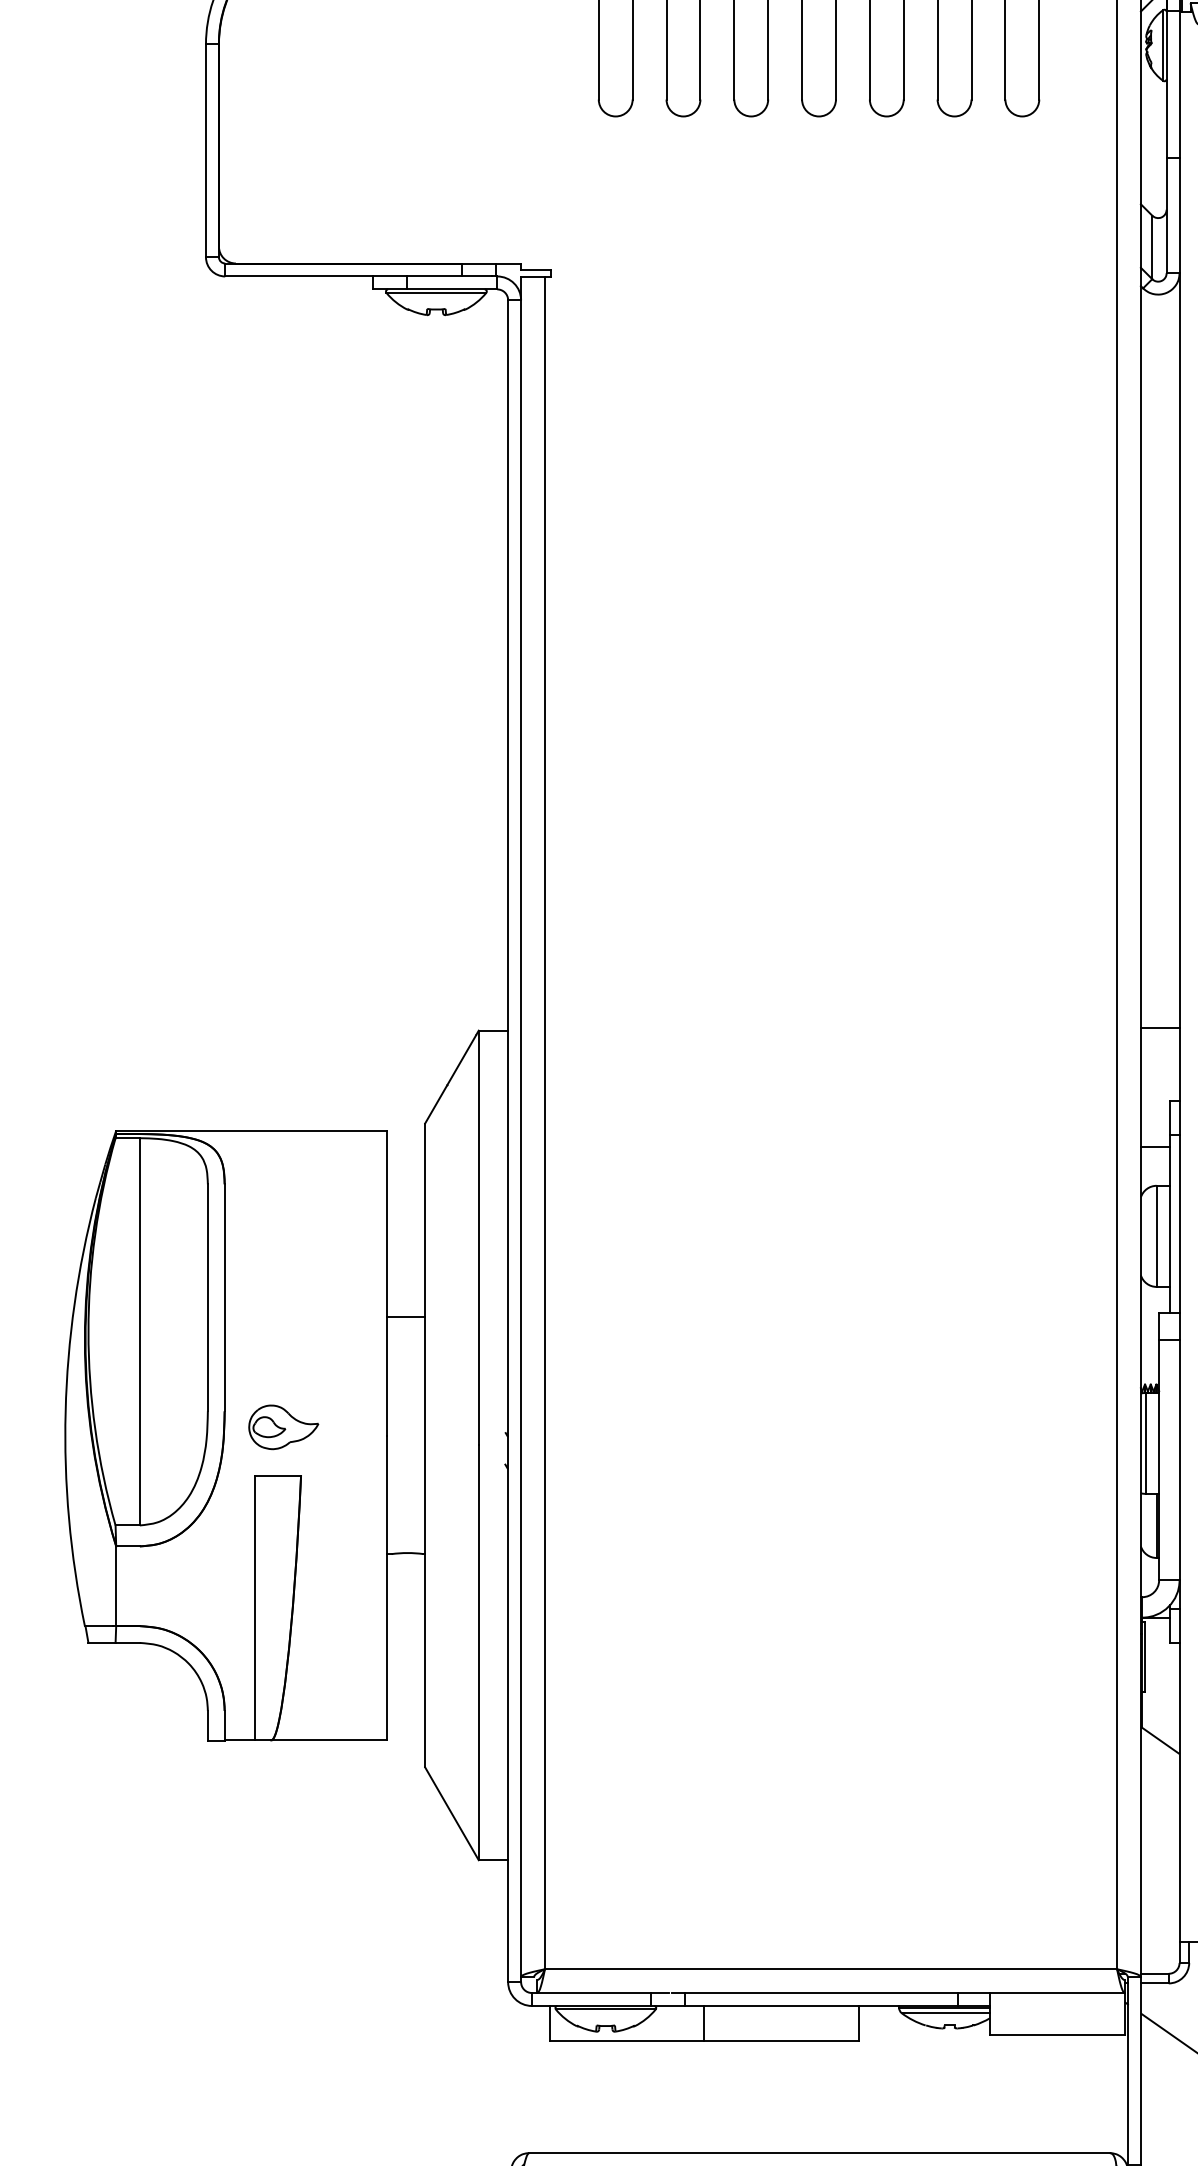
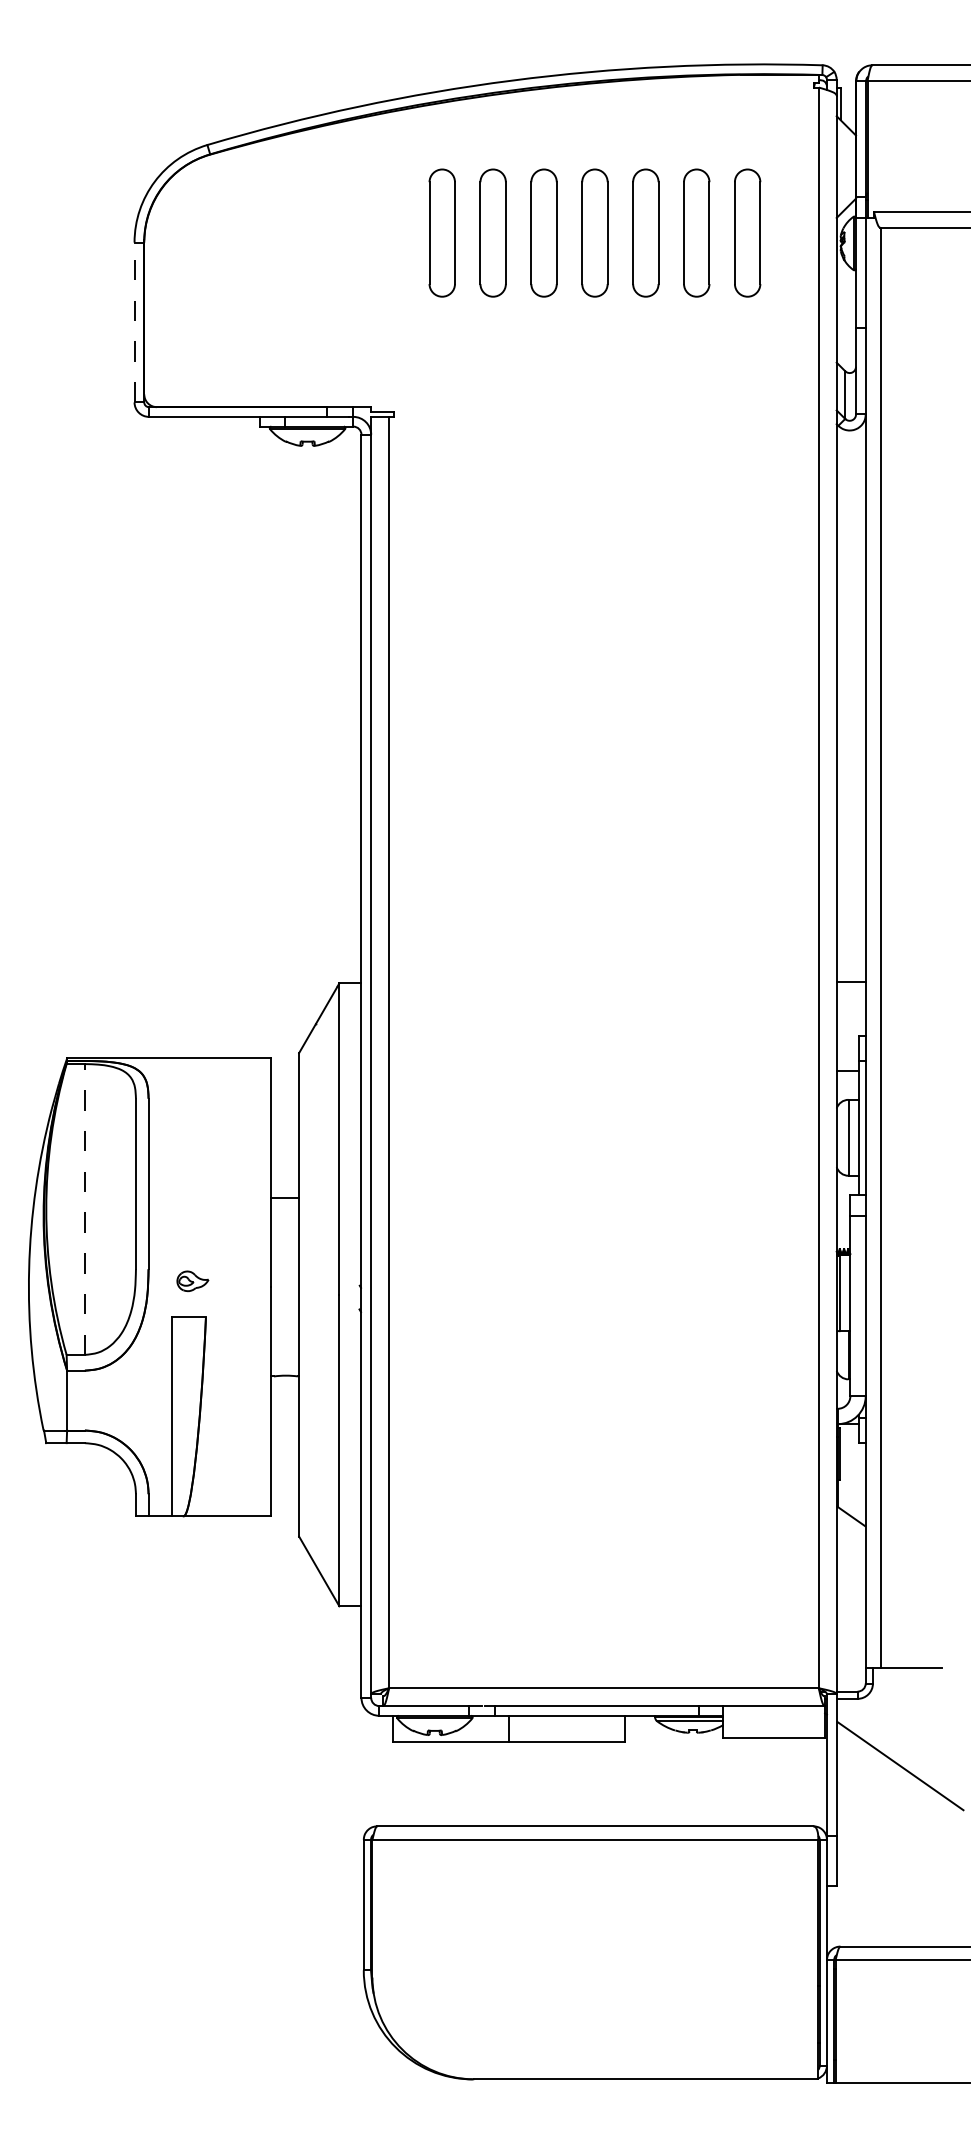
line: (205, 150) -> (134, 322), solid -> dashed
line: (139, 1331) -> (84, 1209), solid -> dashed
part: (283, 1427) -> (192, 1281), size x0.6

